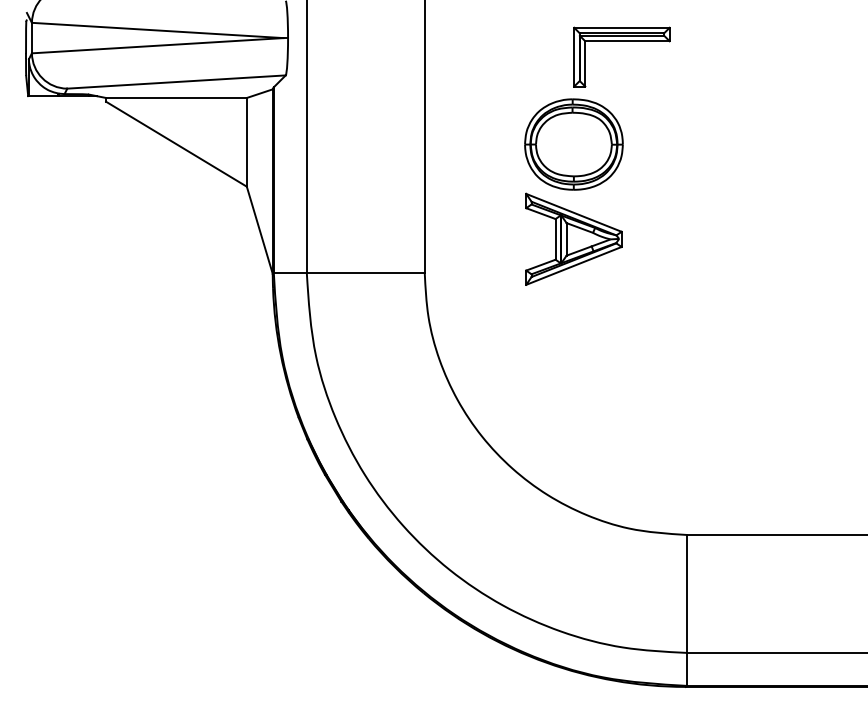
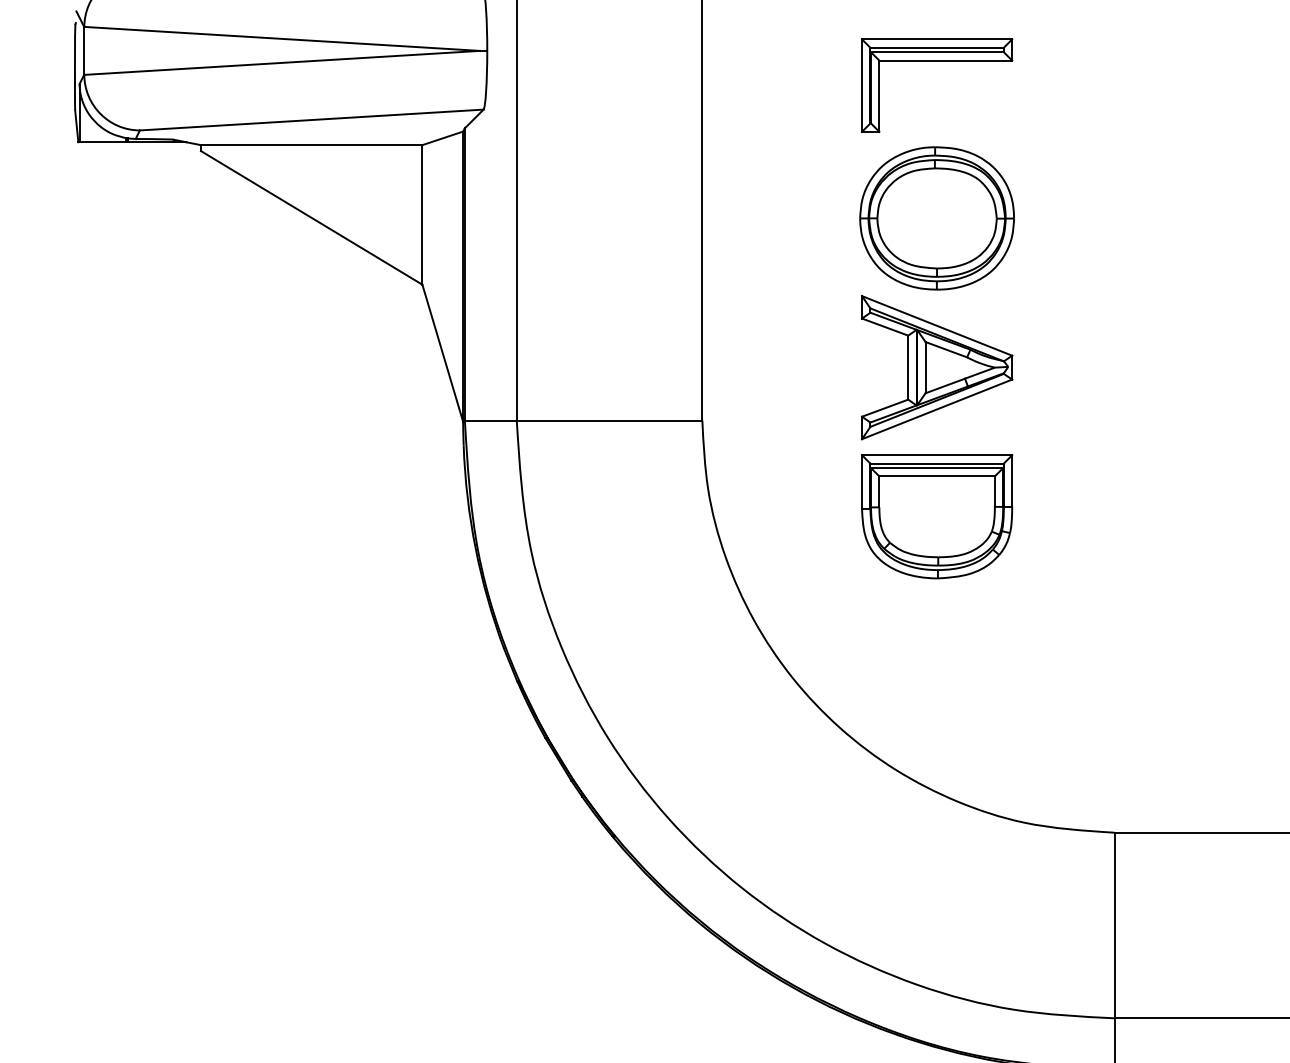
part: (621, 41) -> (936, 60), moved
part: (573, 334) -> (936, 517), added

